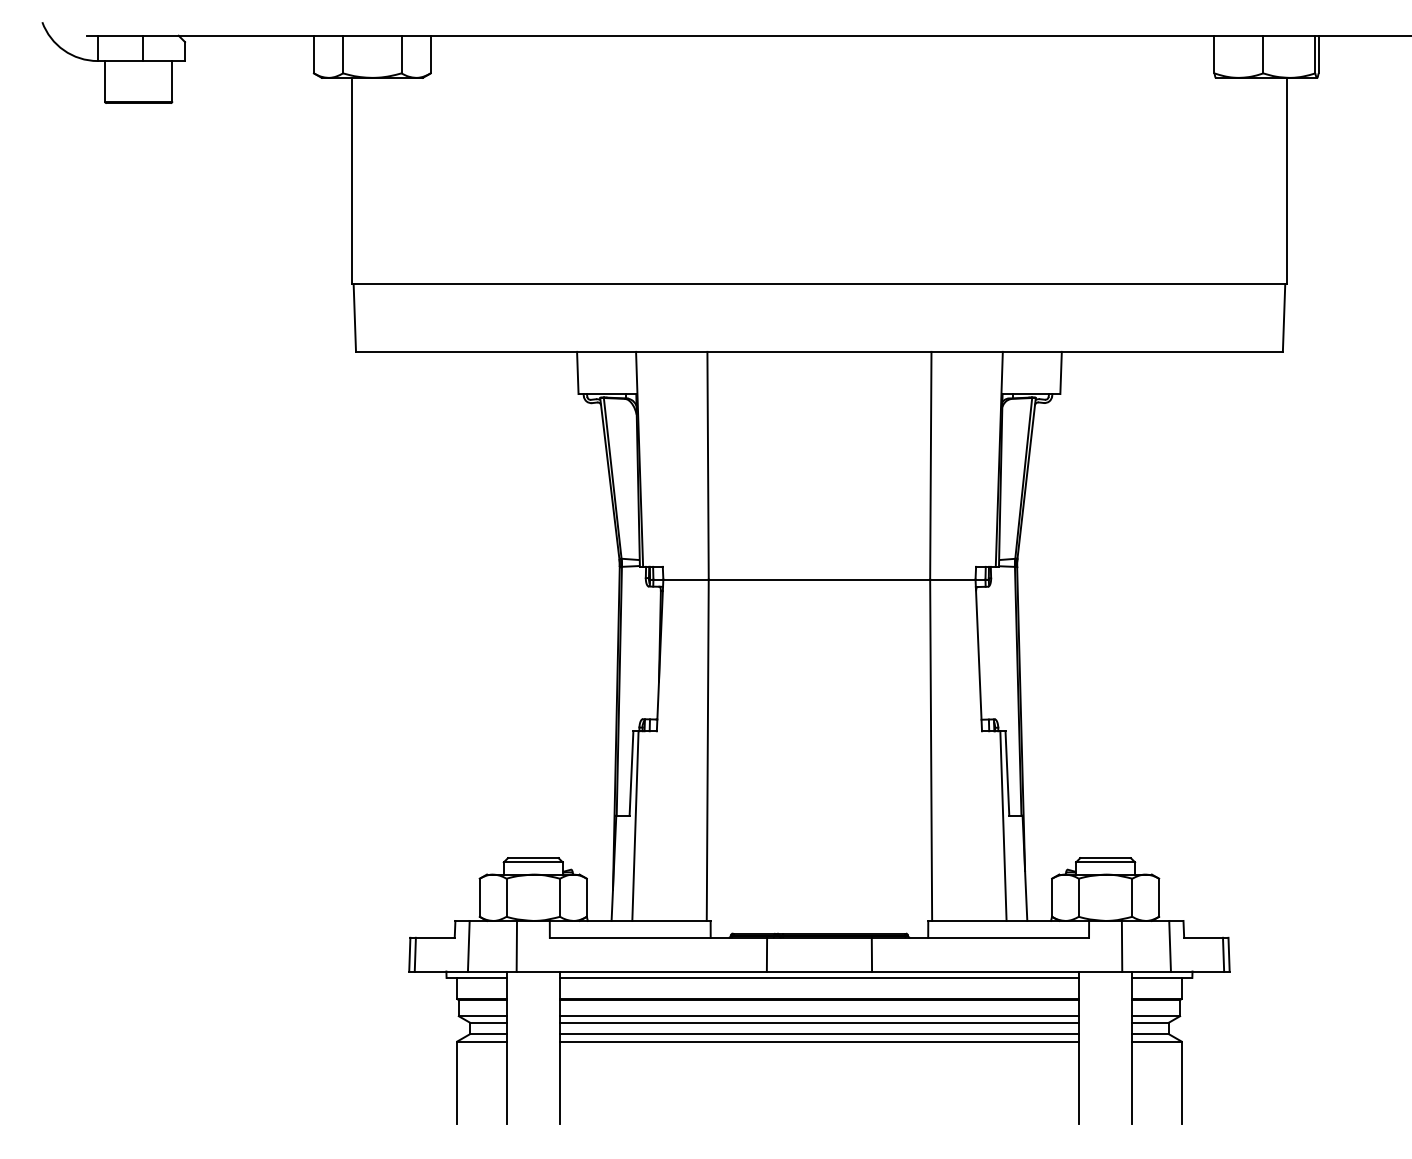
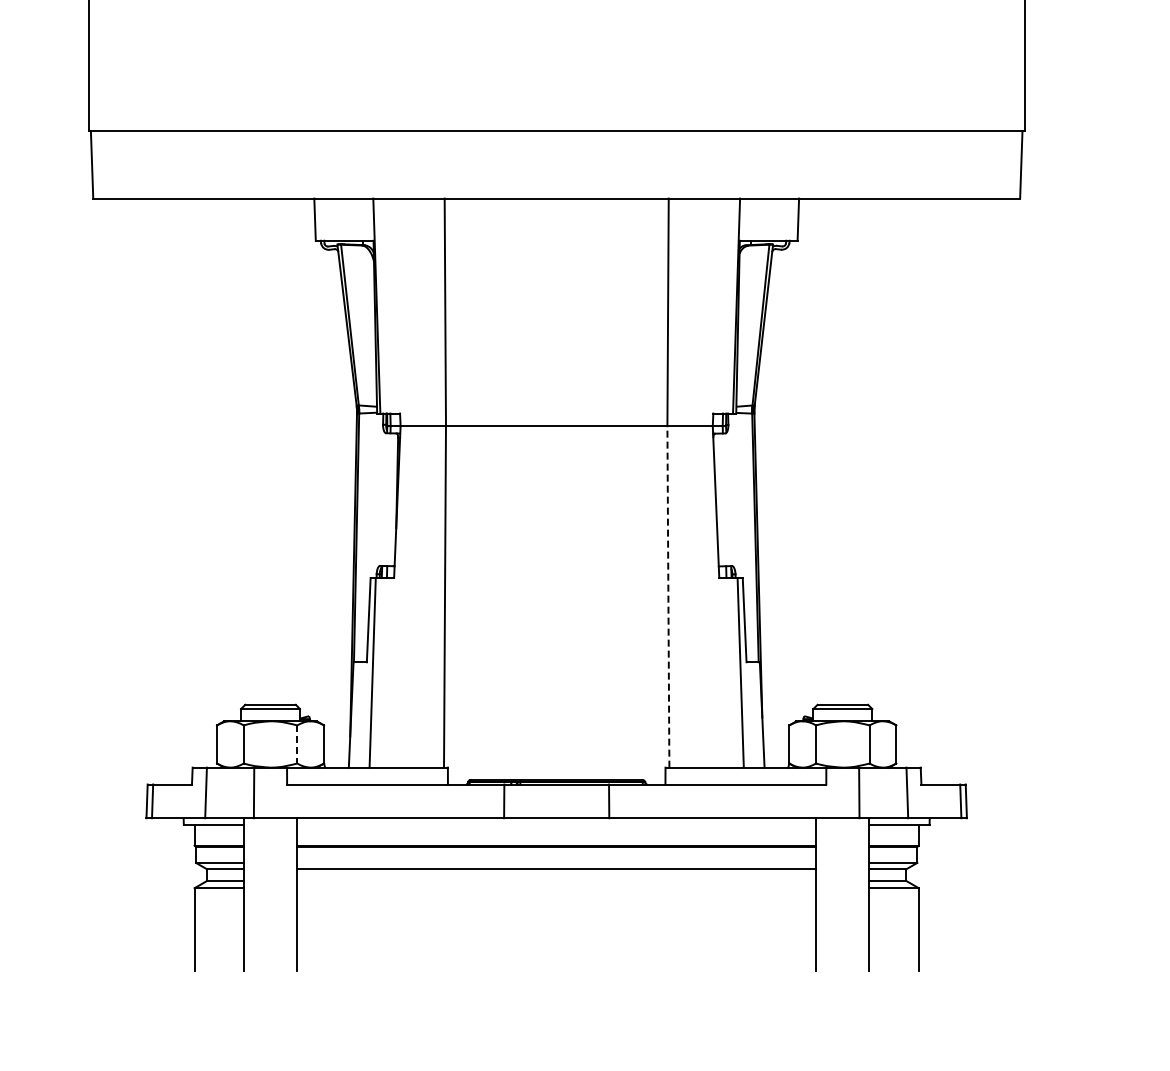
line: (931, 750) -> (668, 597), solid -> dashed
line: (560, 898) -> (297, 745), solid -> dashed
line: (819, 977) -> (556, 824), removed
line: (819, 1016) -> (556, 863), removed
line: (819, 1034) -> (556, 881), removed
line: (819, 1041) -> (556, 888), removed

